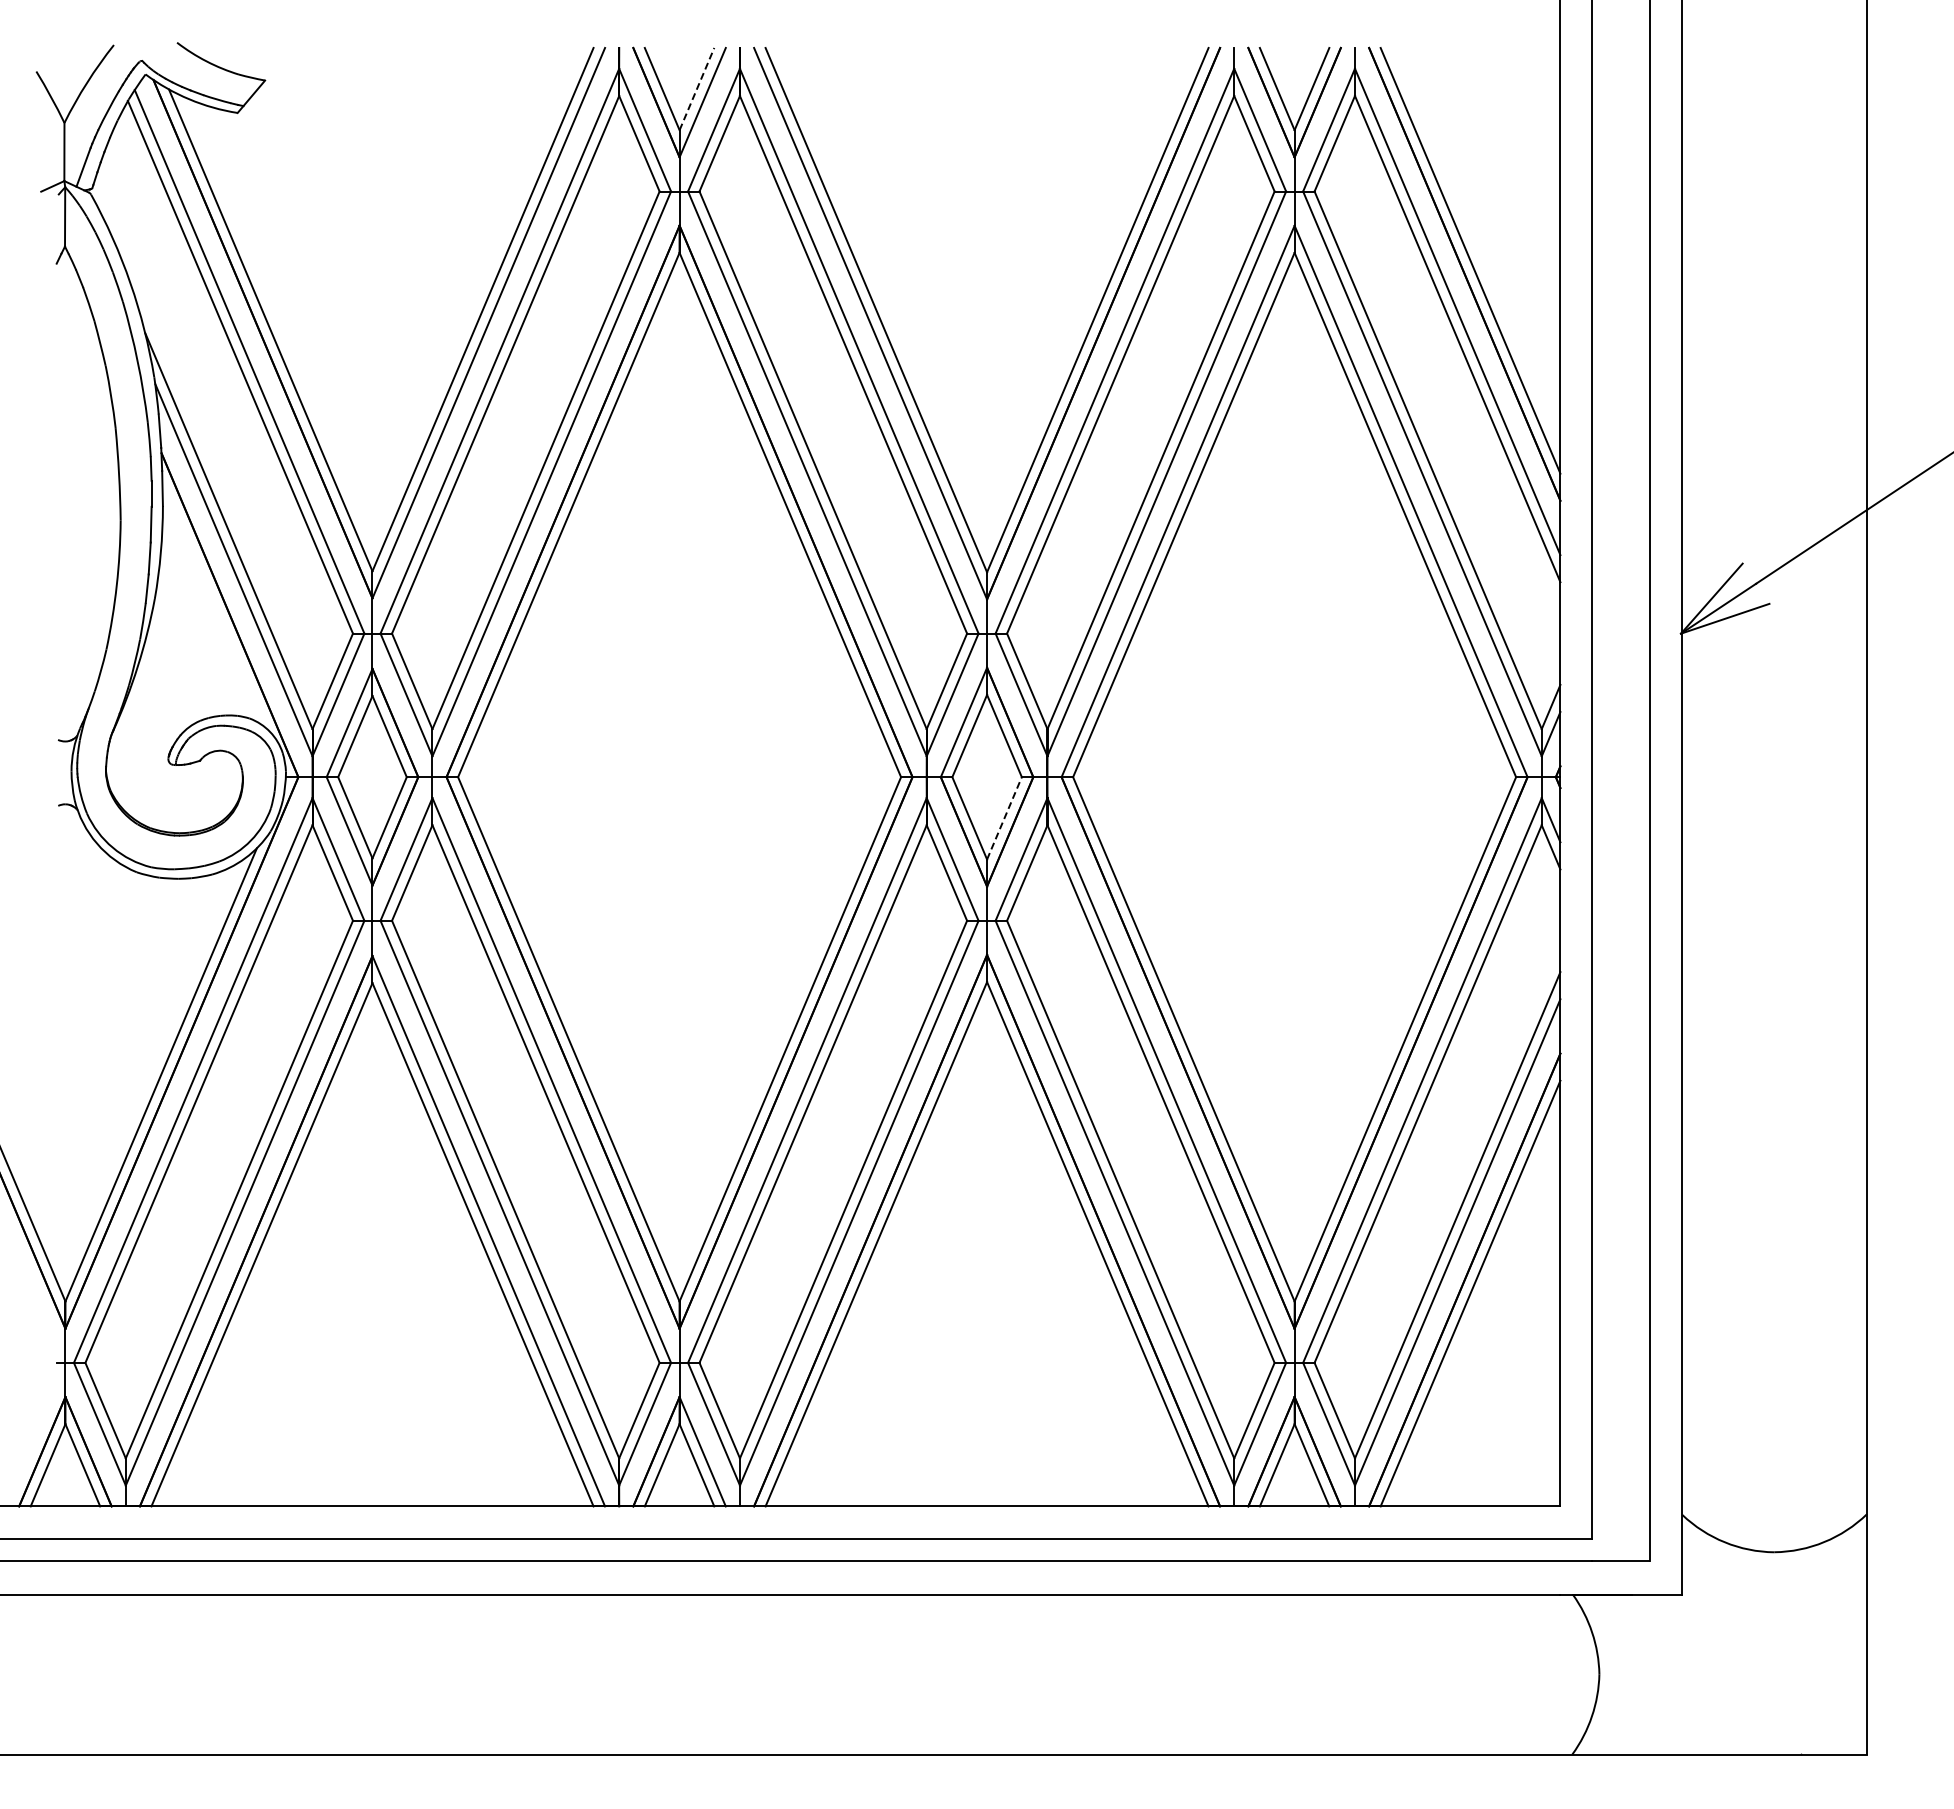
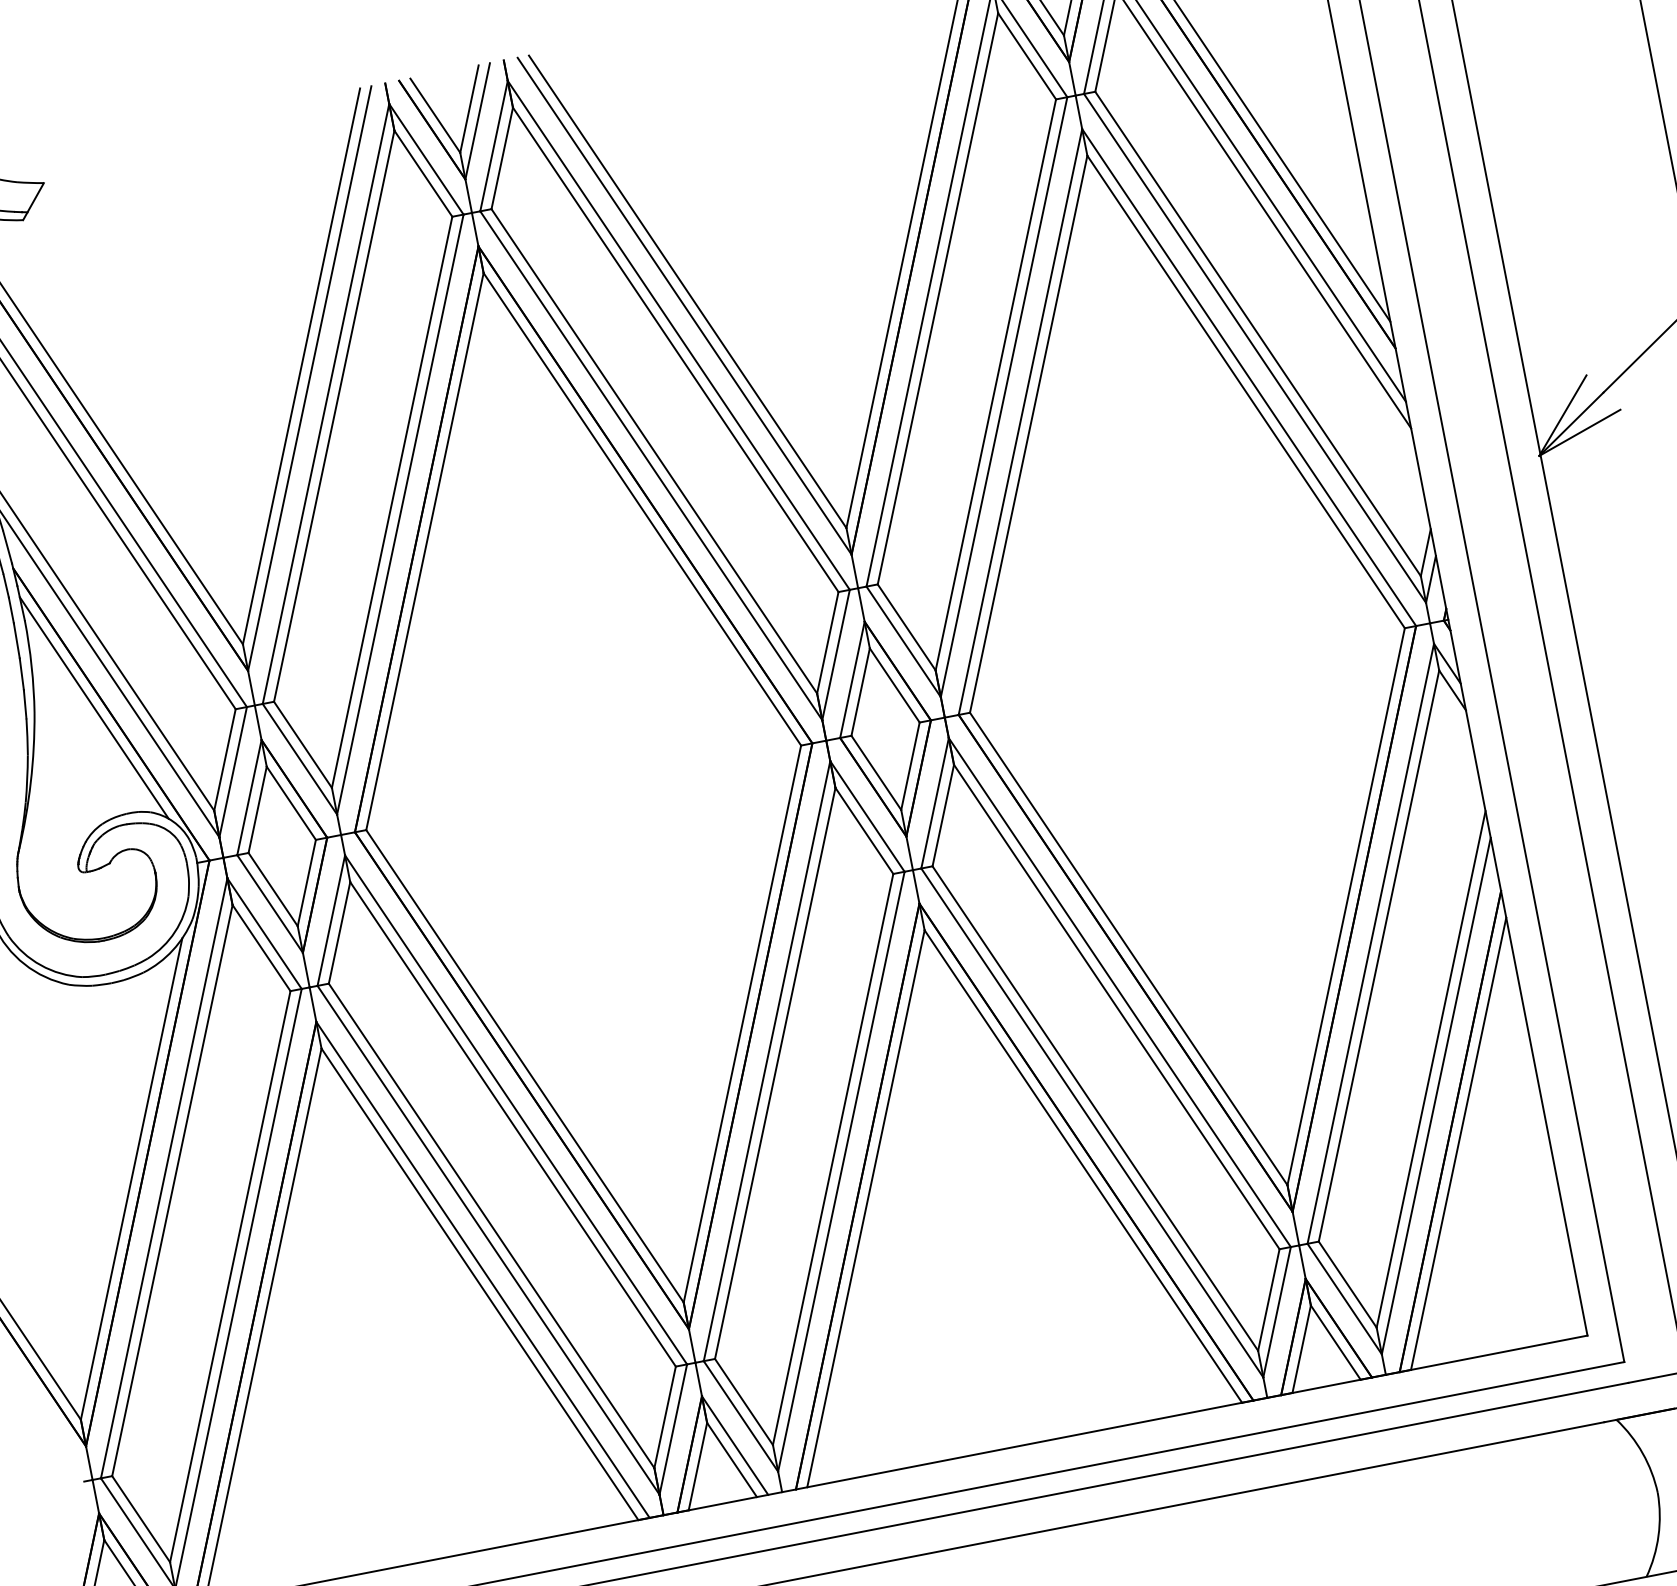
line: (696, 89) -> (469, 109), dashed -> solid
line: (214, 605) -> (94, 708), added
line: (1004, 818) -> (910, 766), dashed -> solid

